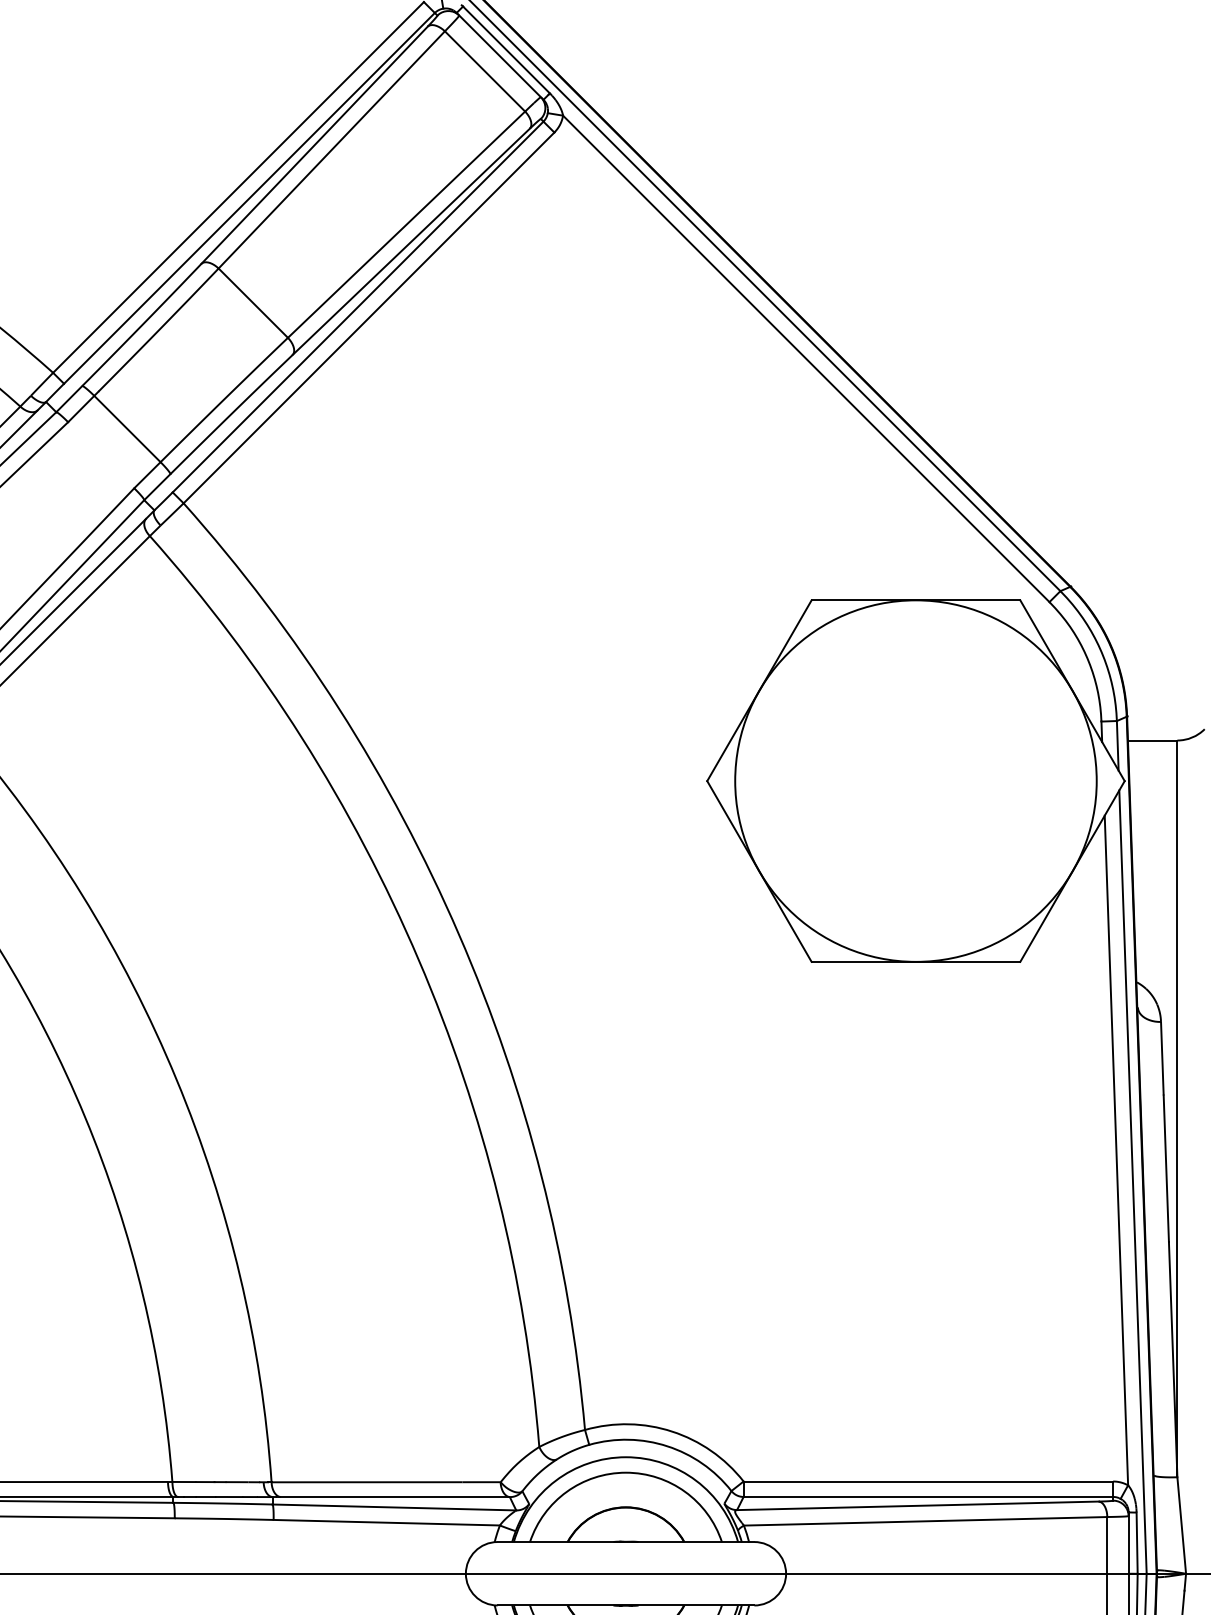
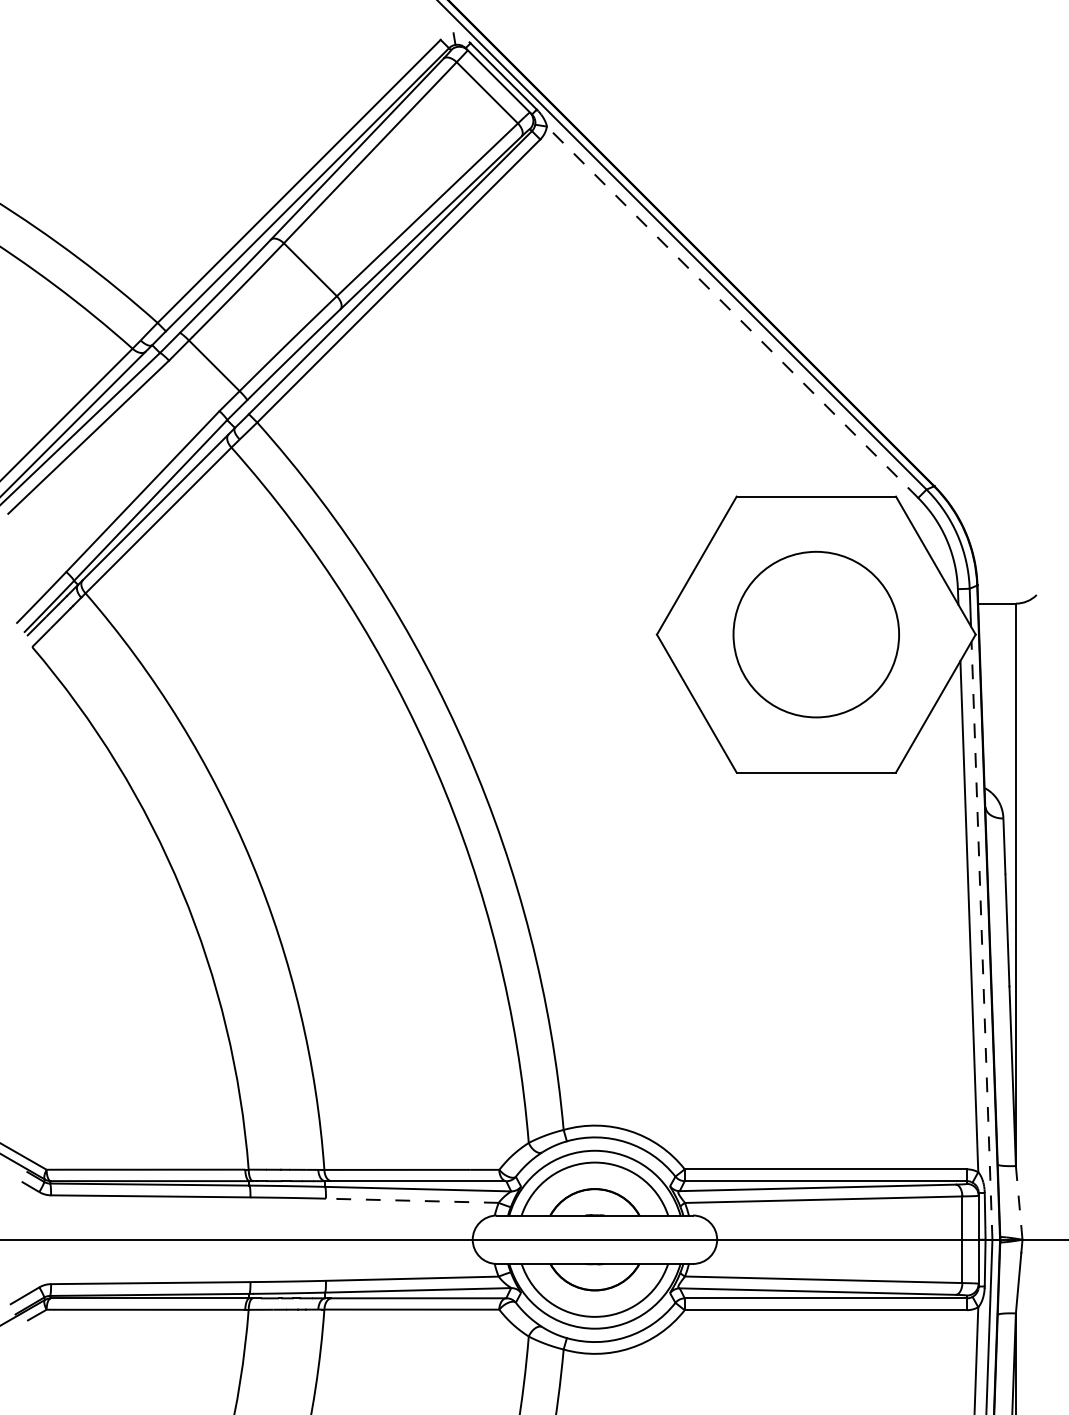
line: (806, 359) -> (732, 312), solid -> dashed
circle: (916, 780) -> (816, 634), size x0.6
line: (1132, 1181) -> (981, 940), solid -> dashed
line: (385, 1522) -> (411, 1200), solid -> dashed
line: (1182, 1524) -> (1019, 1202), solid -> dashed

